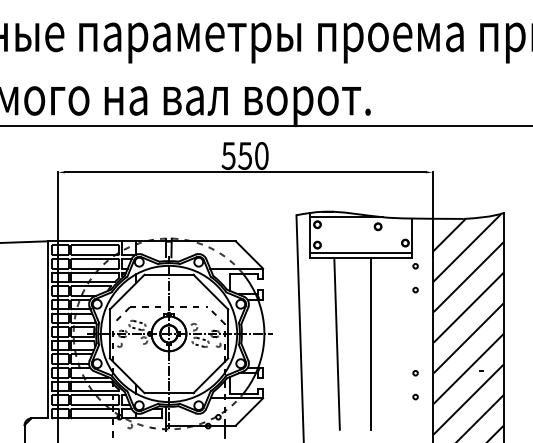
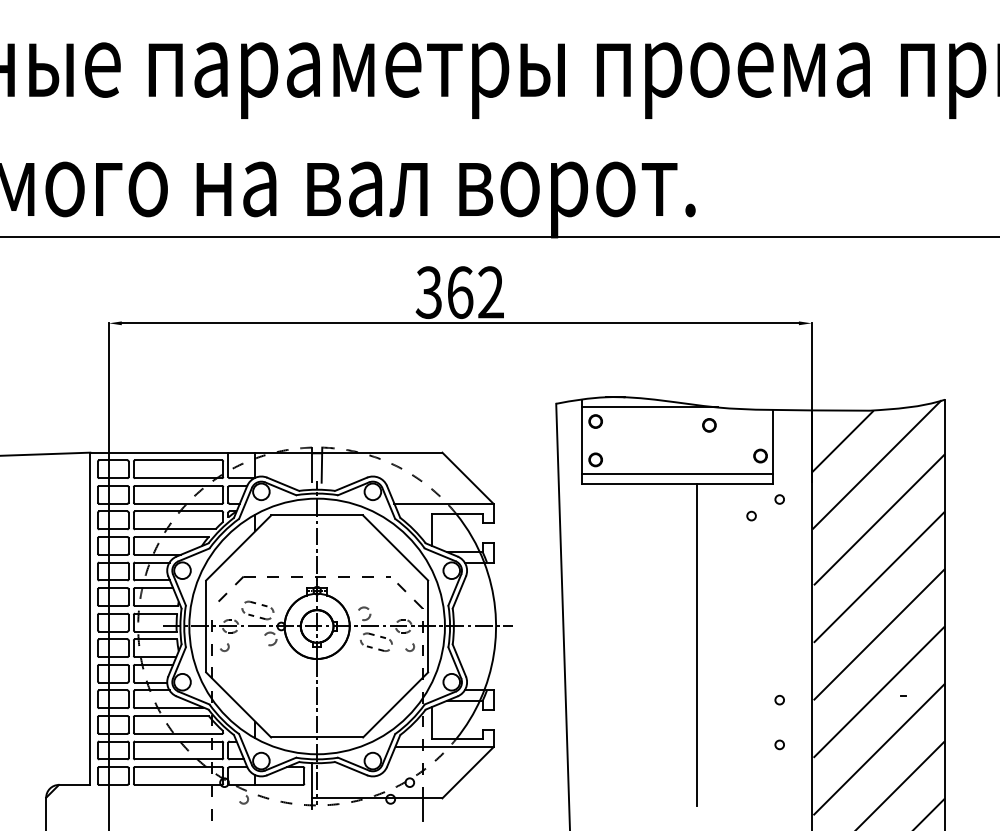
text: (245, 155) -> (460, 291), 550 -> 362
circle: (415, 289) -> (751, 514), moved
line: (336, 343) -> (631, 644), removed

